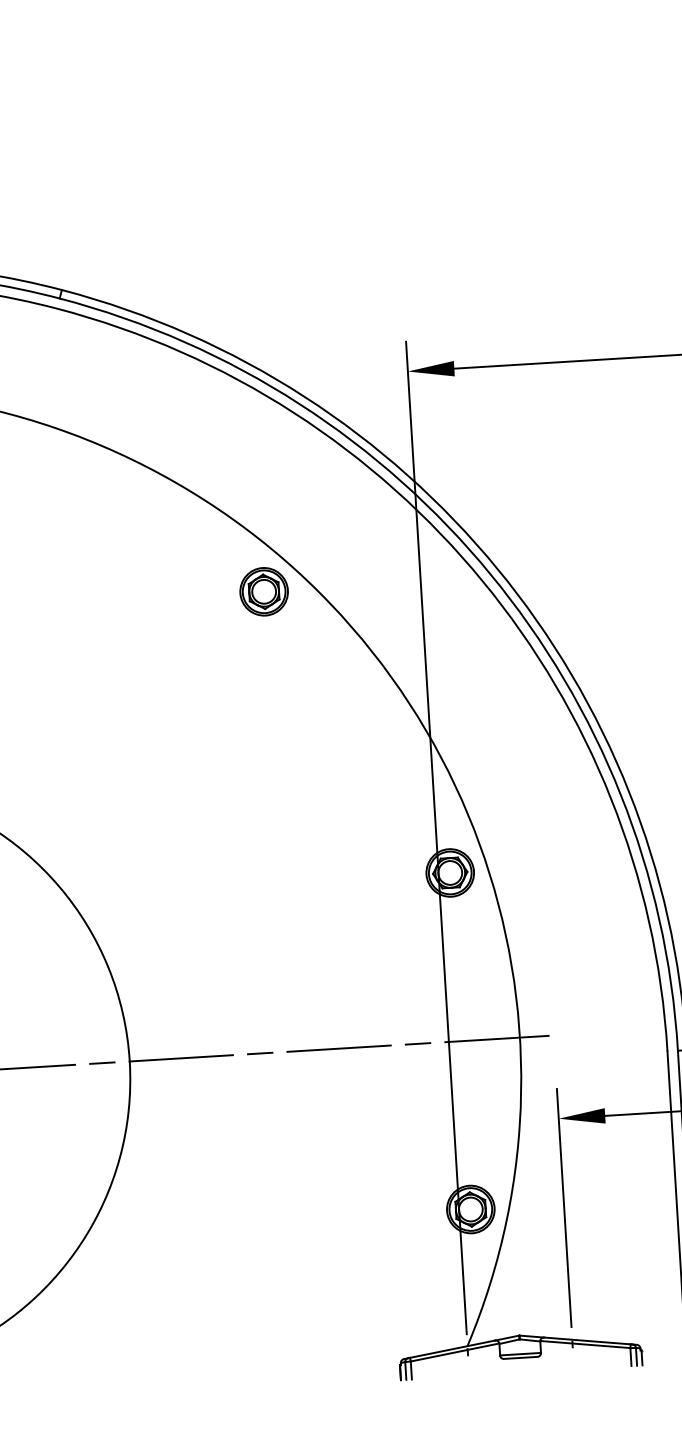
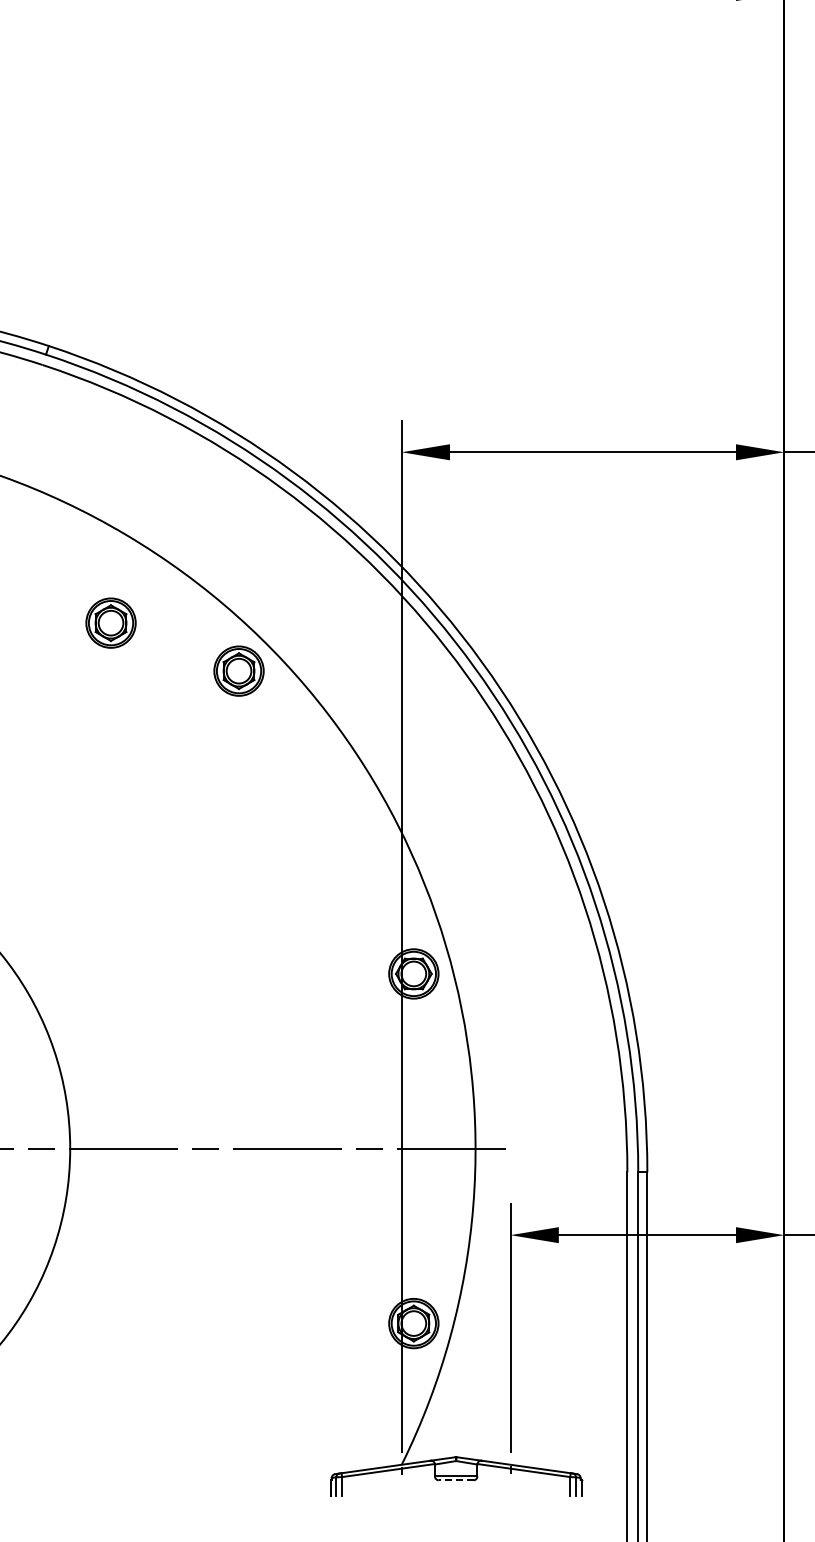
part: (137, 552) -> (110, 622), added
line: (520, 1358) -> (455, 1480), solid -> dashed

